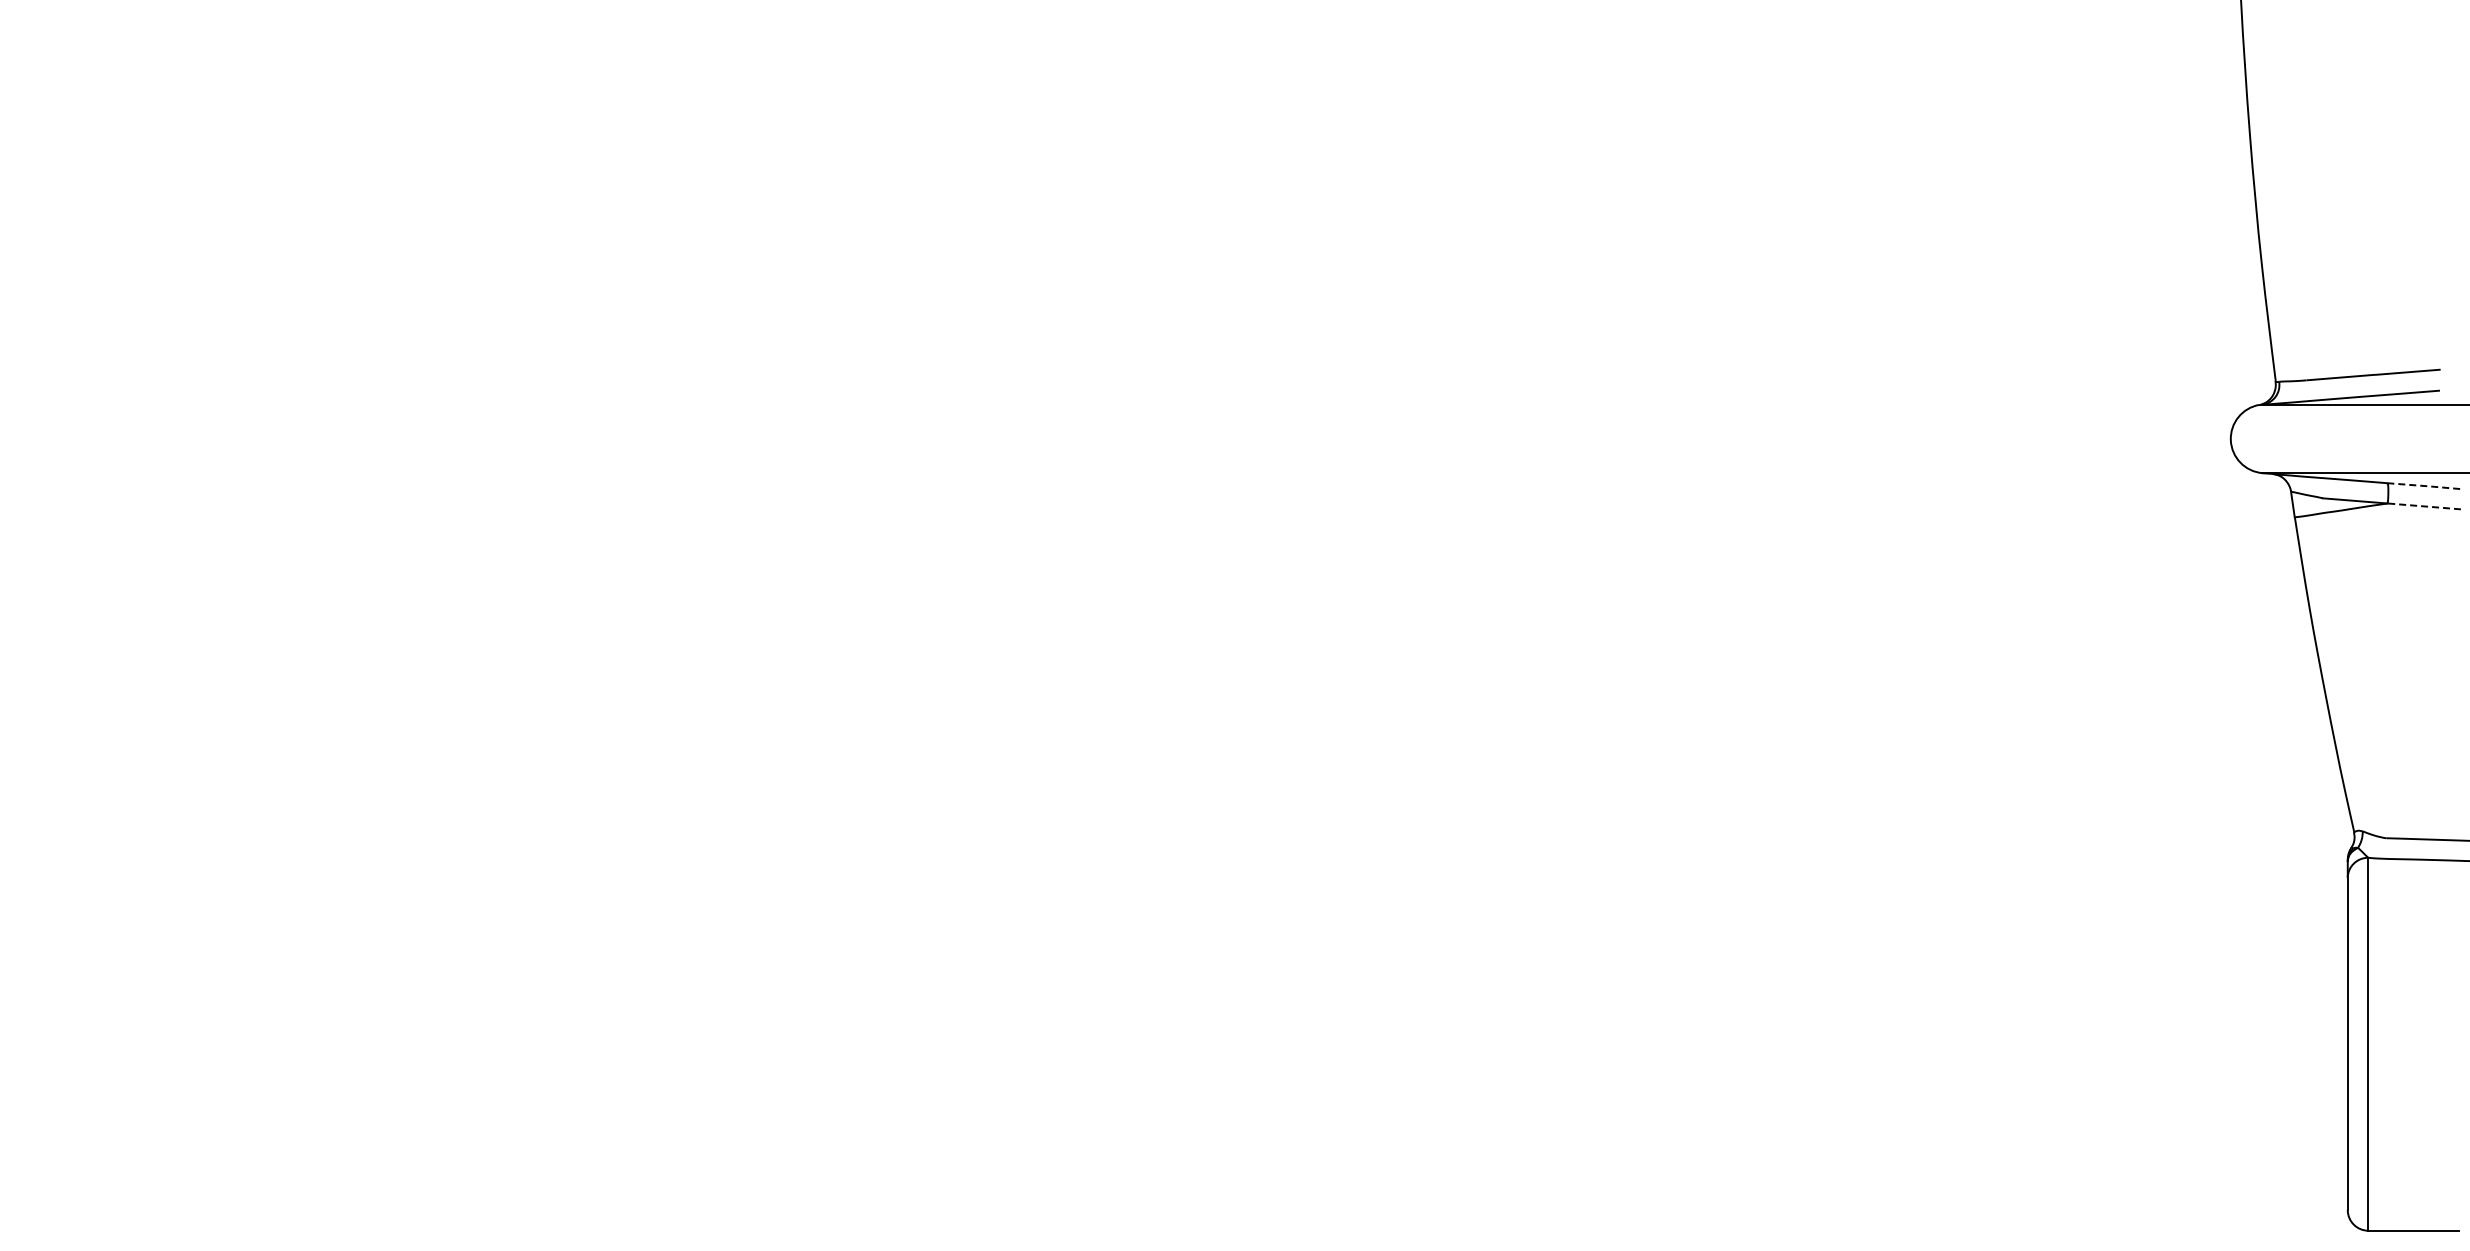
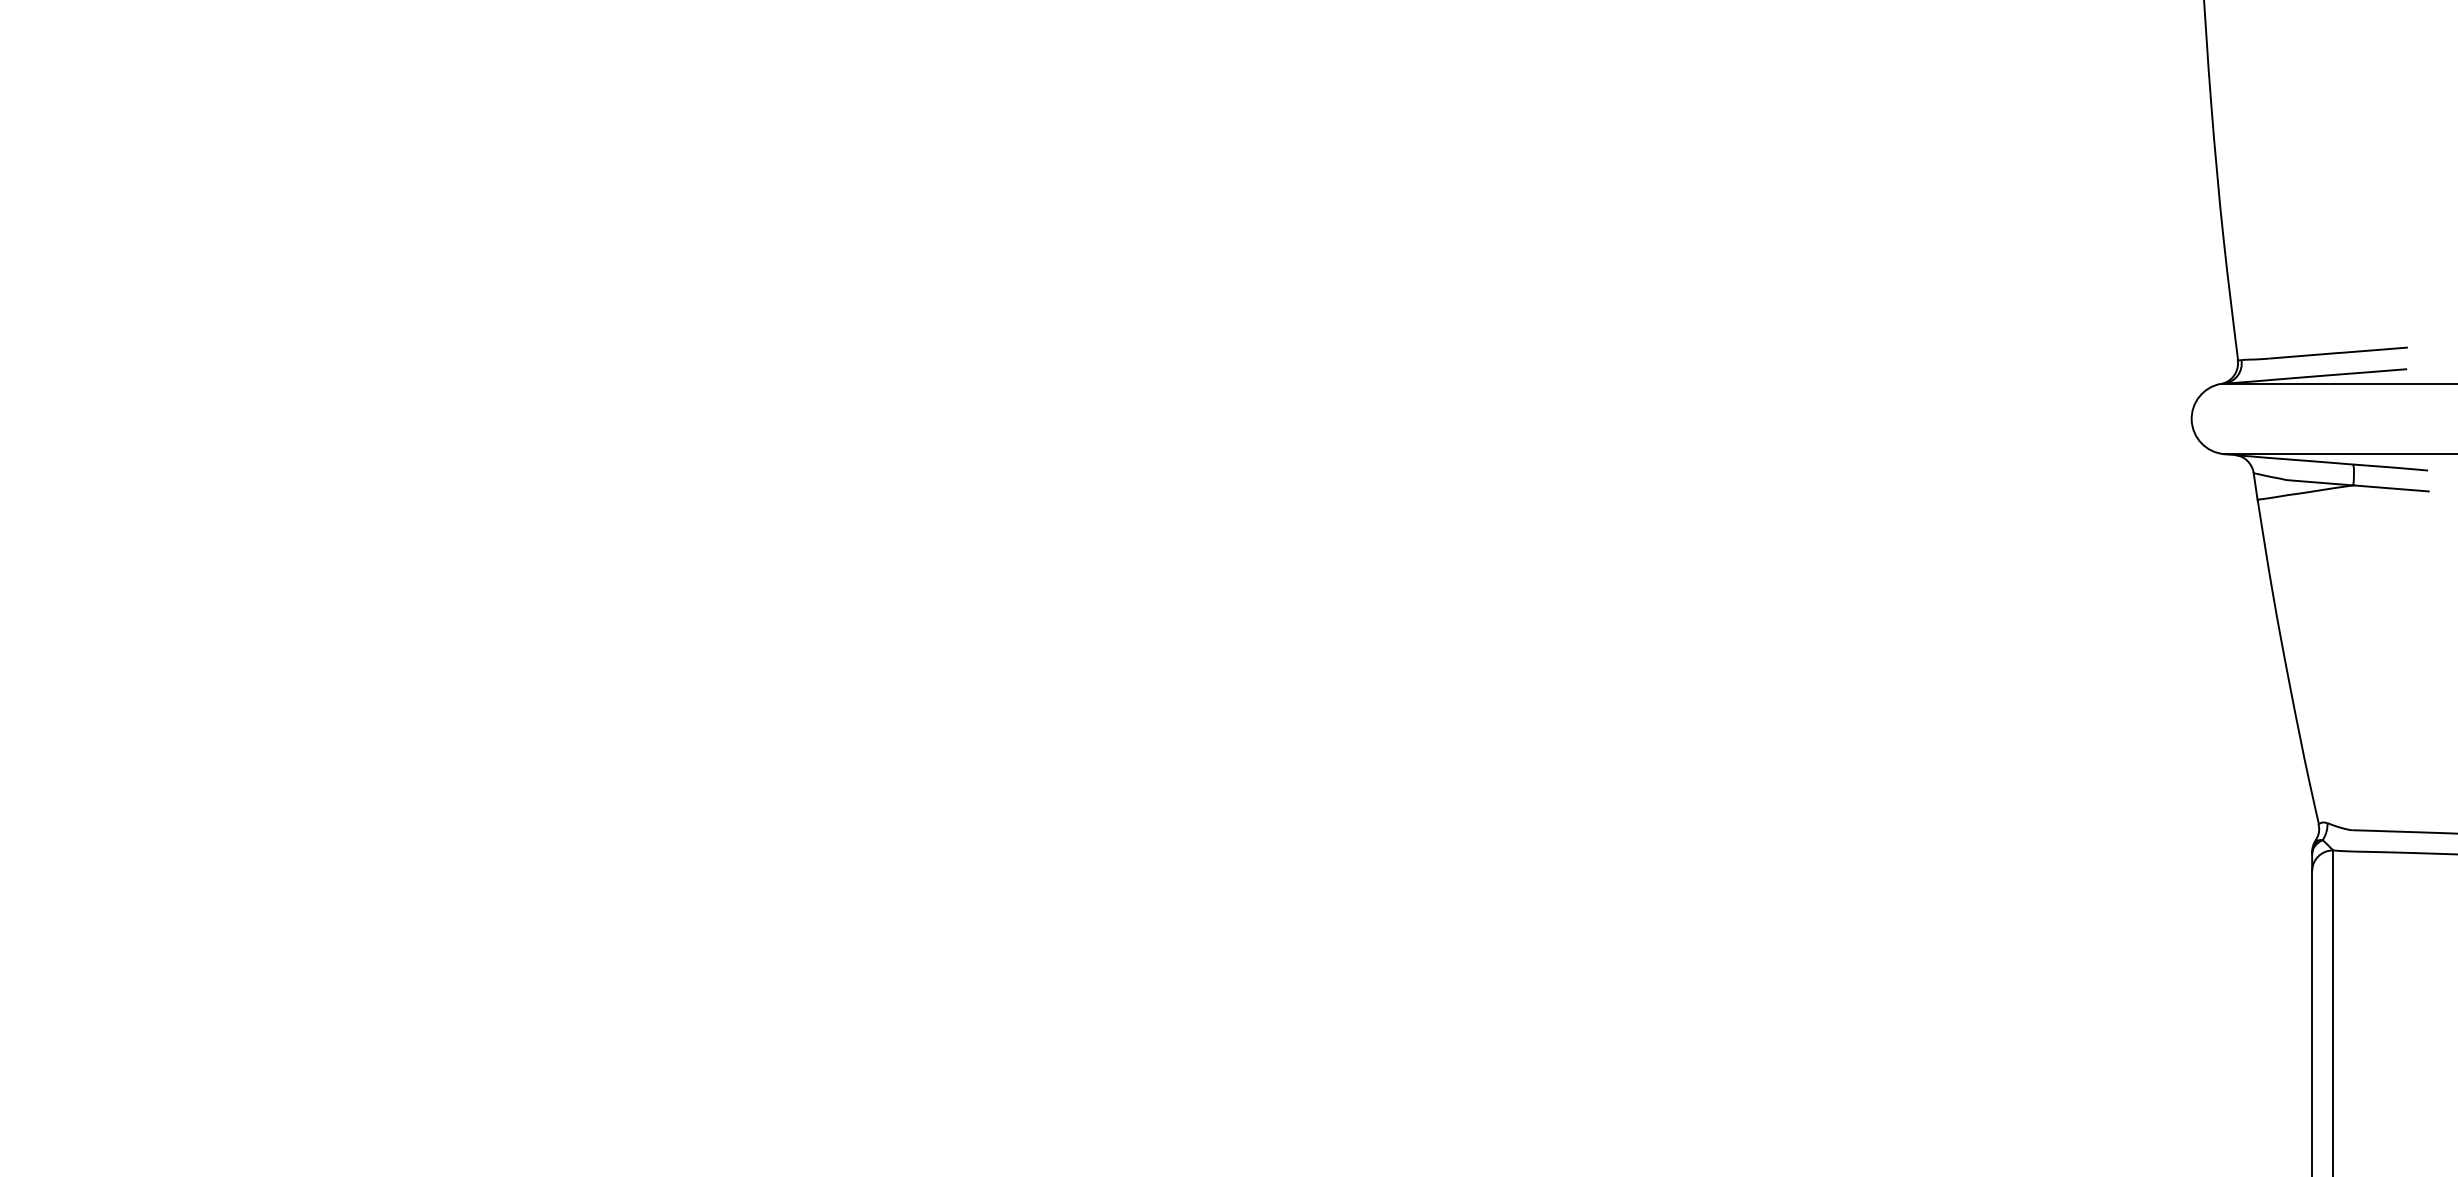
line: (2424, 486) -> (2391, 467), dashed -> solid
line: (2424, 506) -> (2391, 488), dashed -> solid

